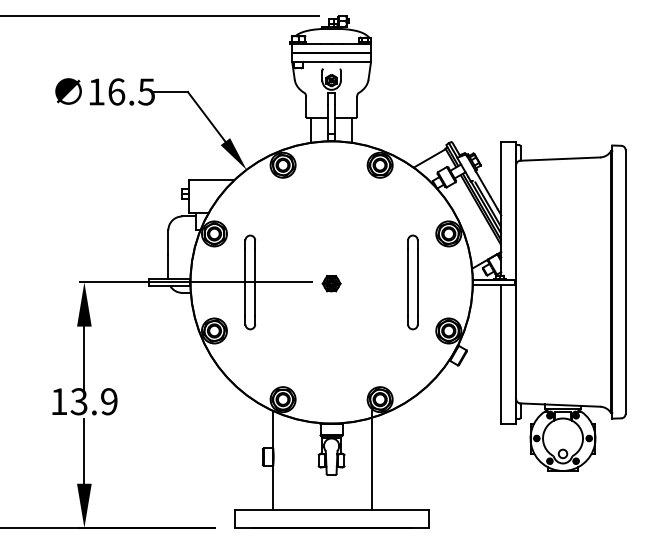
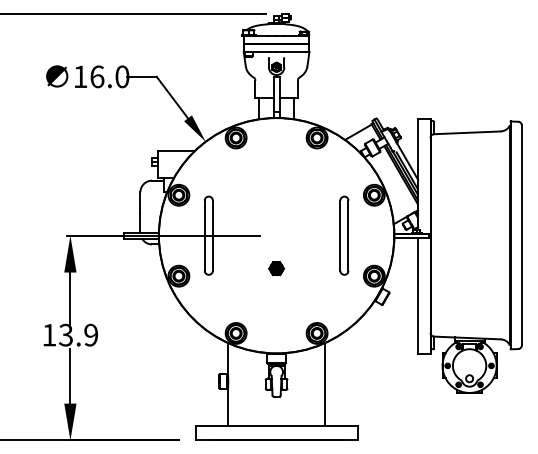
text: (146, 91) -> (122, 76), 16.5 -> 16.0
part: (331, 283) -> (276, 268), moved
line: (372, 459) -> (325, 383), moved

